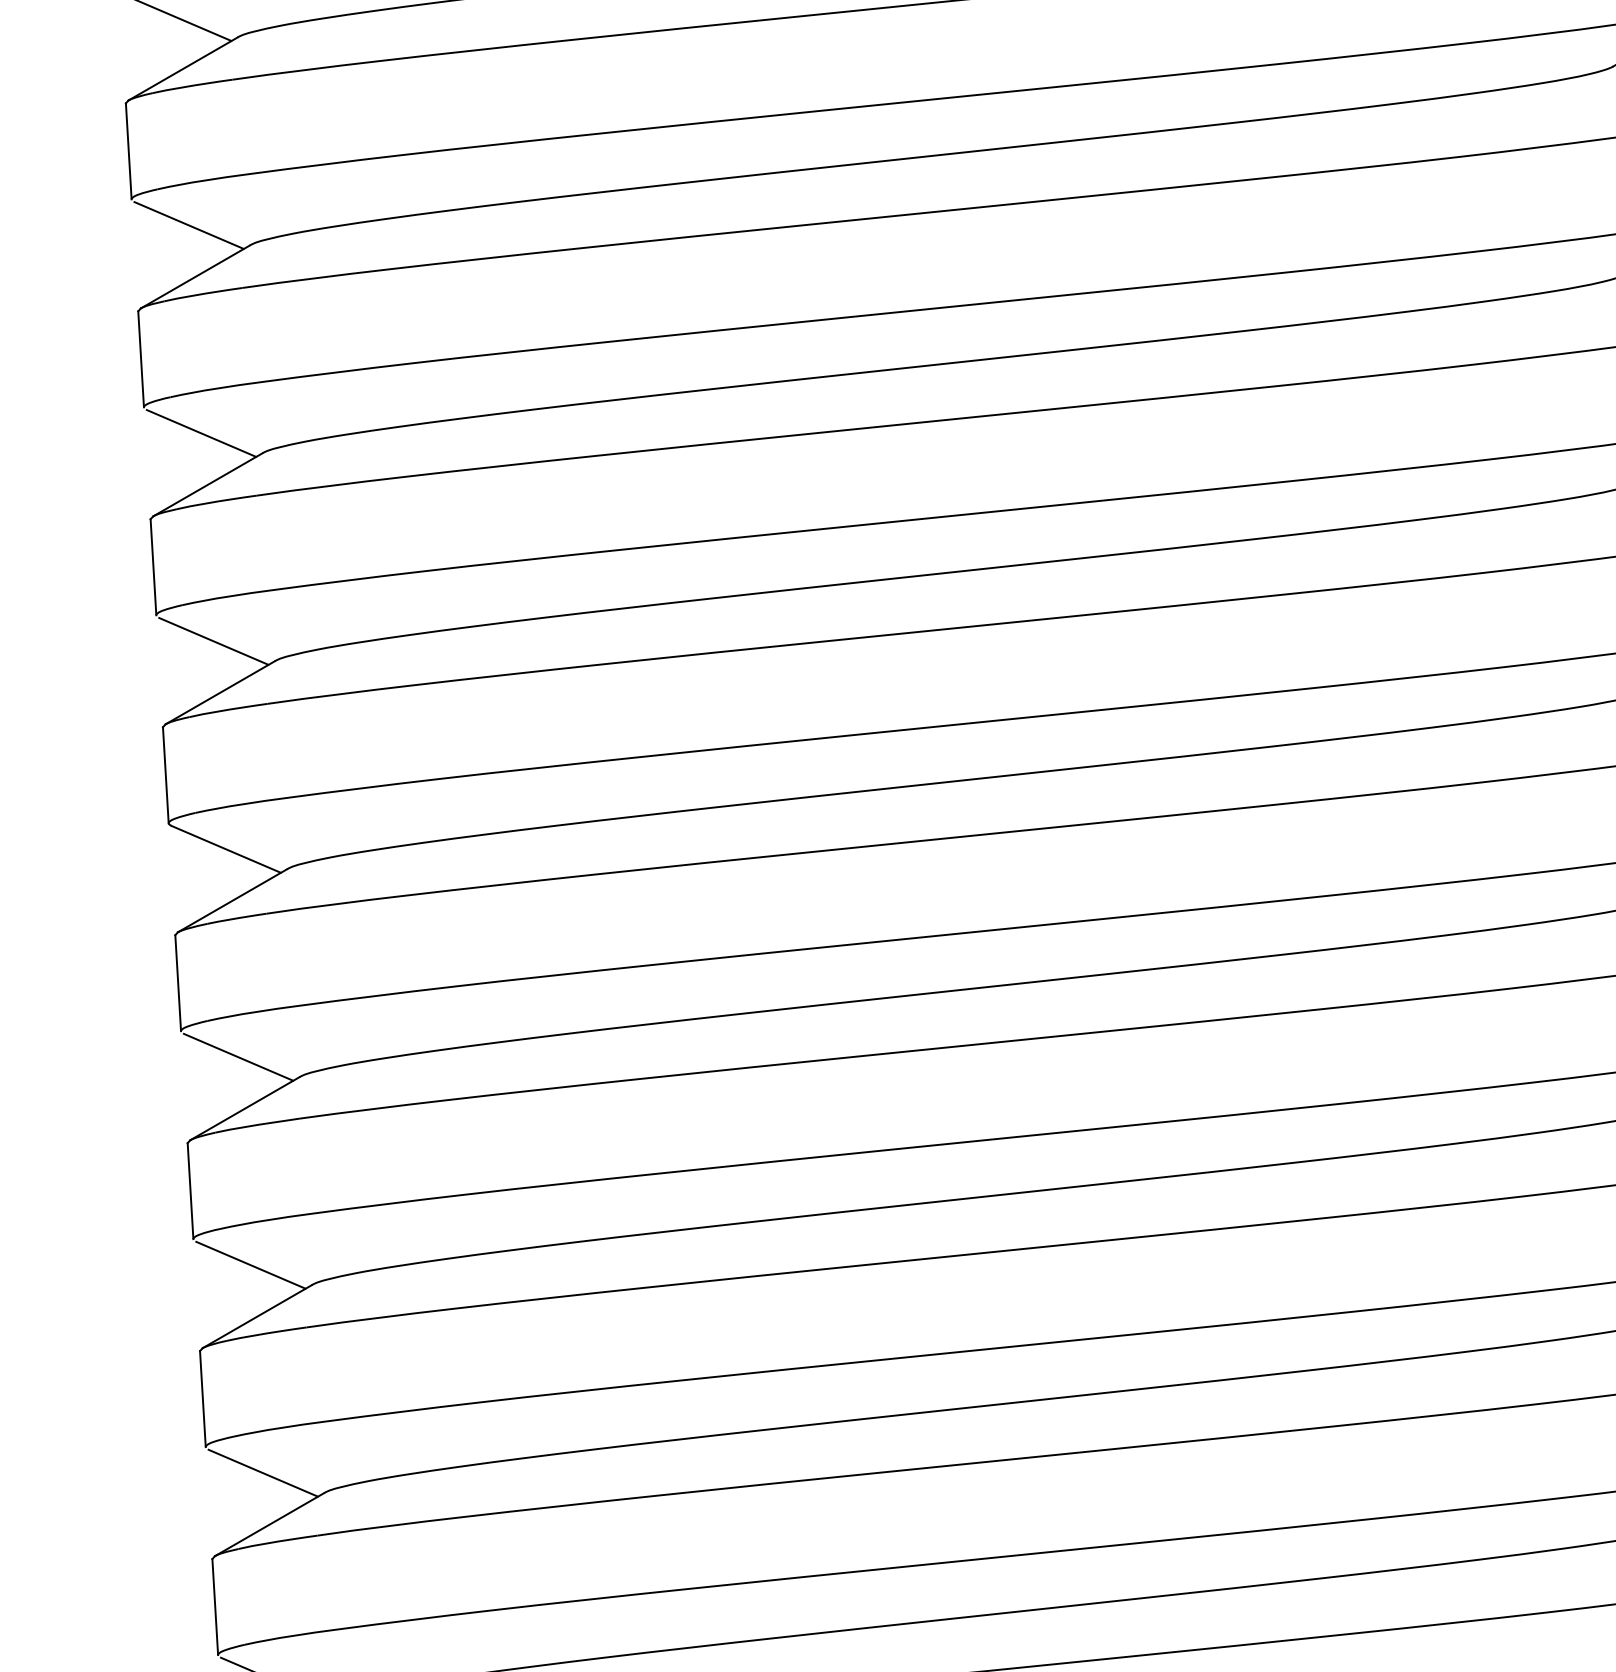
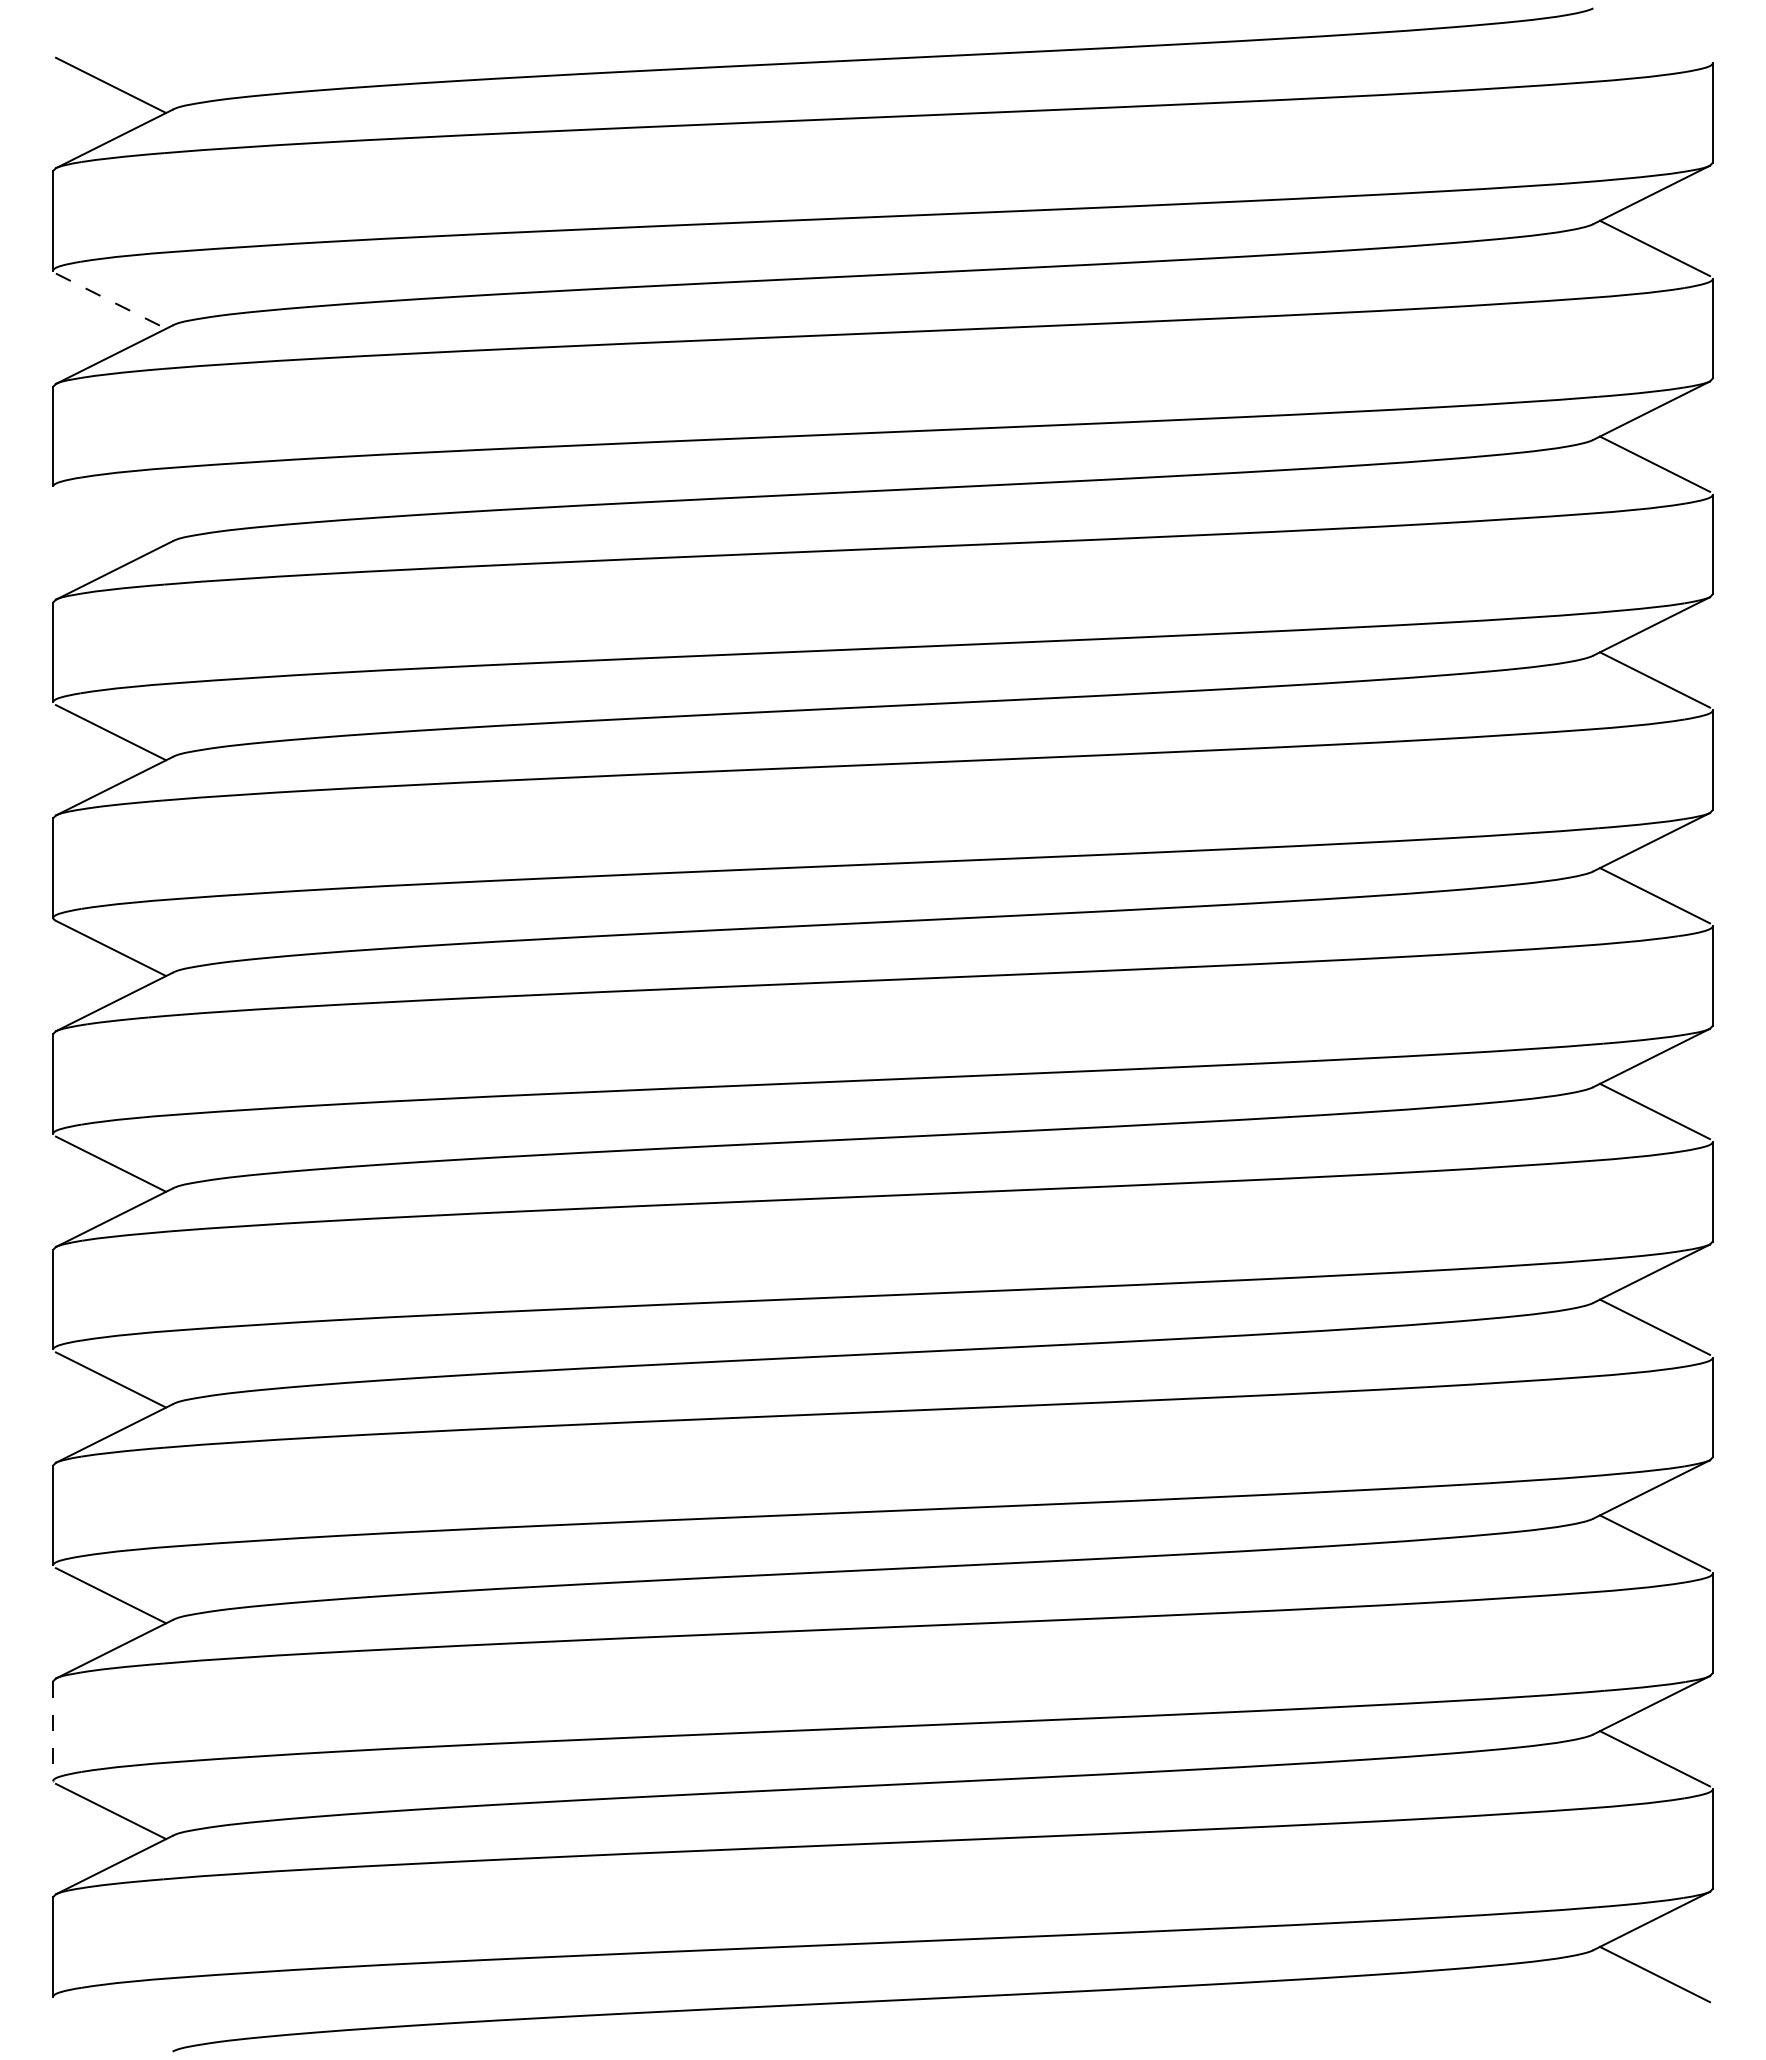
line: (188, 225) -> (110, 301), solid -> dashed
line: (200, 433) -> (110, 516), removed
line: (215, 1607) -> (53, 1731), solid -> dashed

